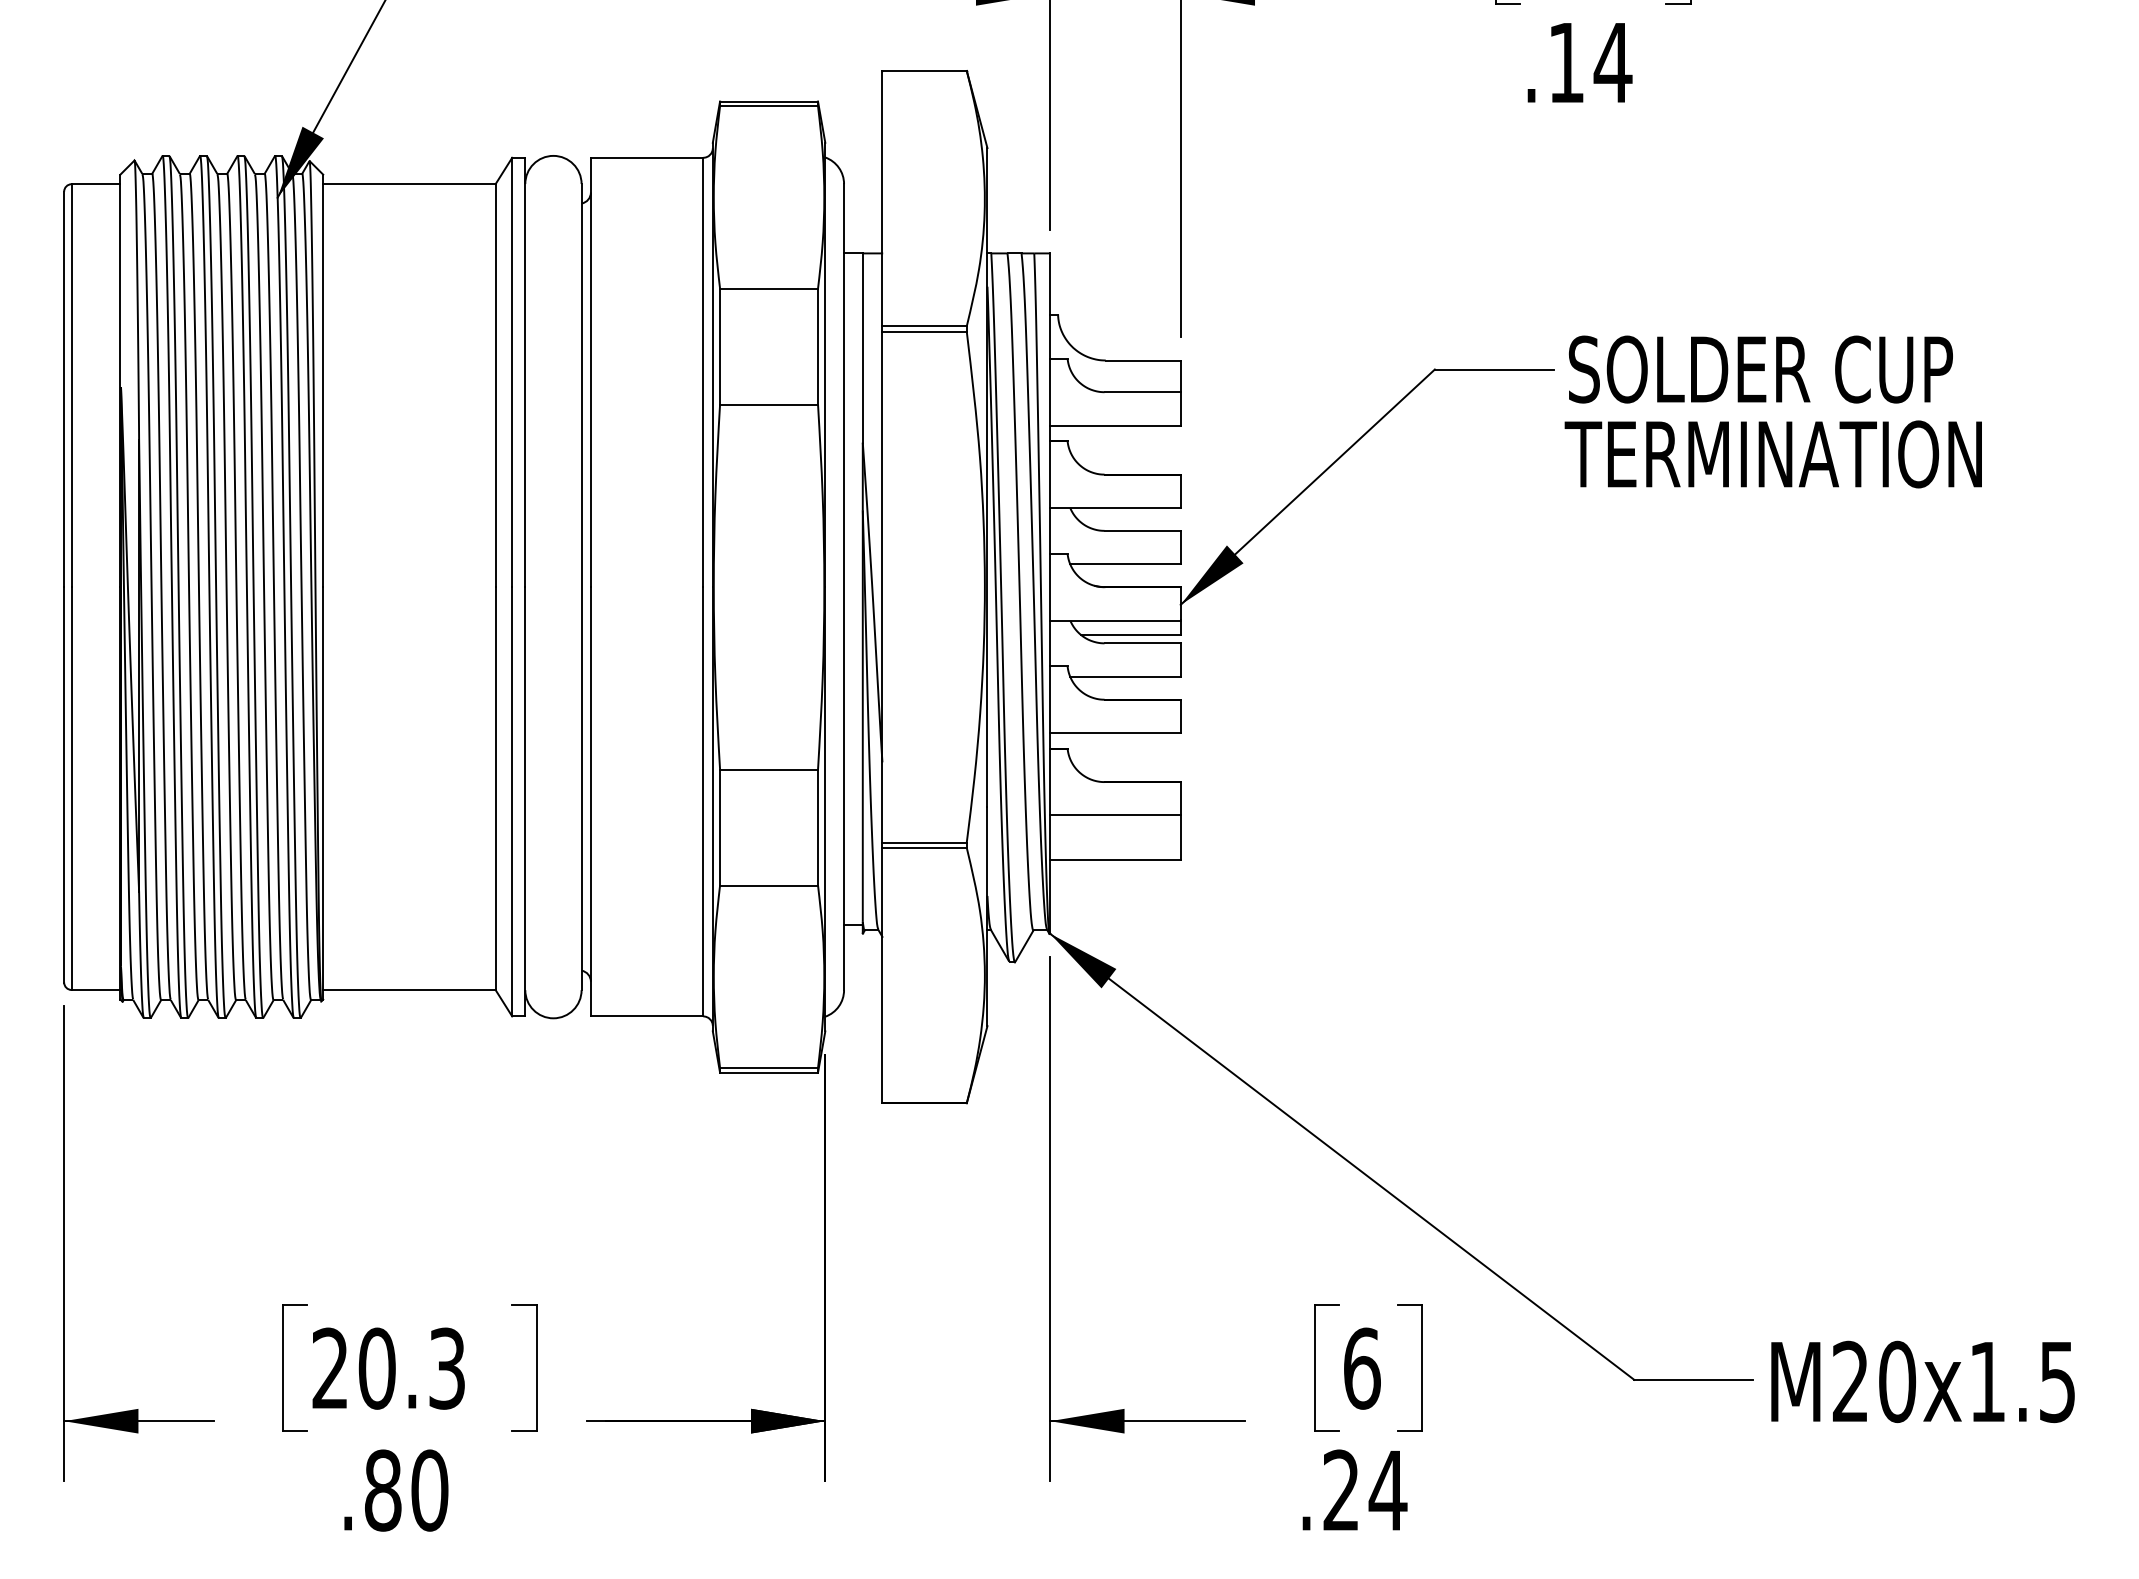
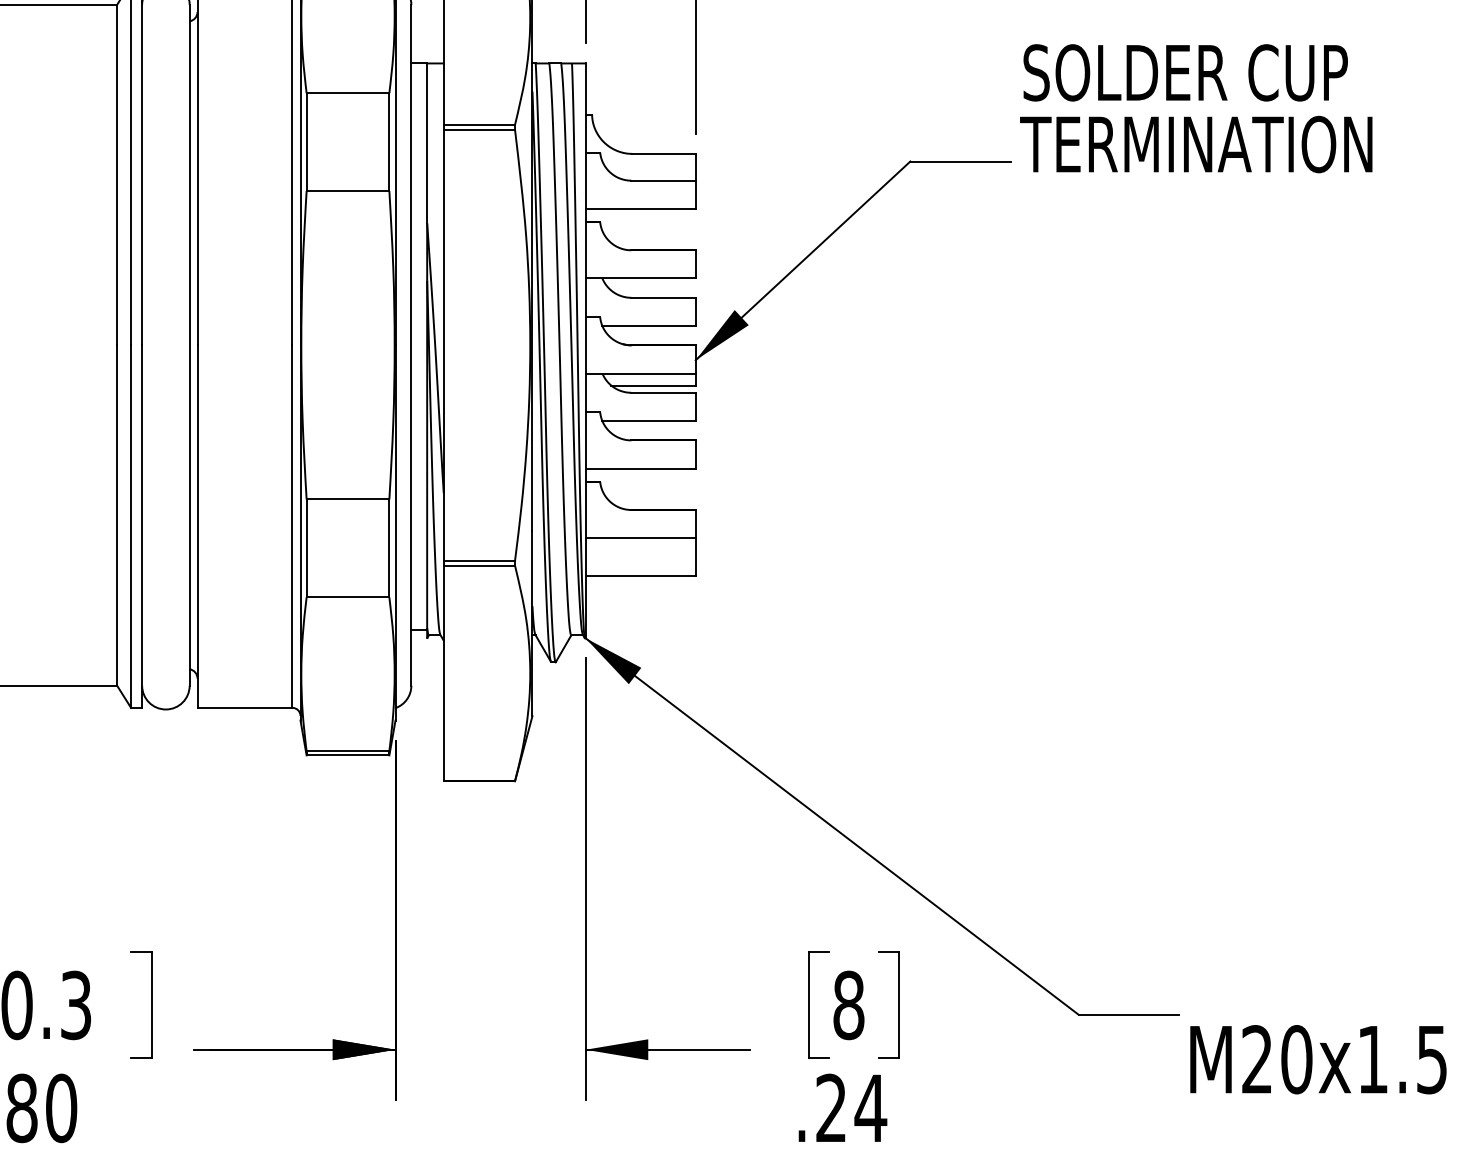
text: (1772, 411) -> (1195, 108), moved
text: (1361, 1368) -> (848, 1005), 6 -> 8
text: (1922, 1381) -> (1317, 1059), moved

